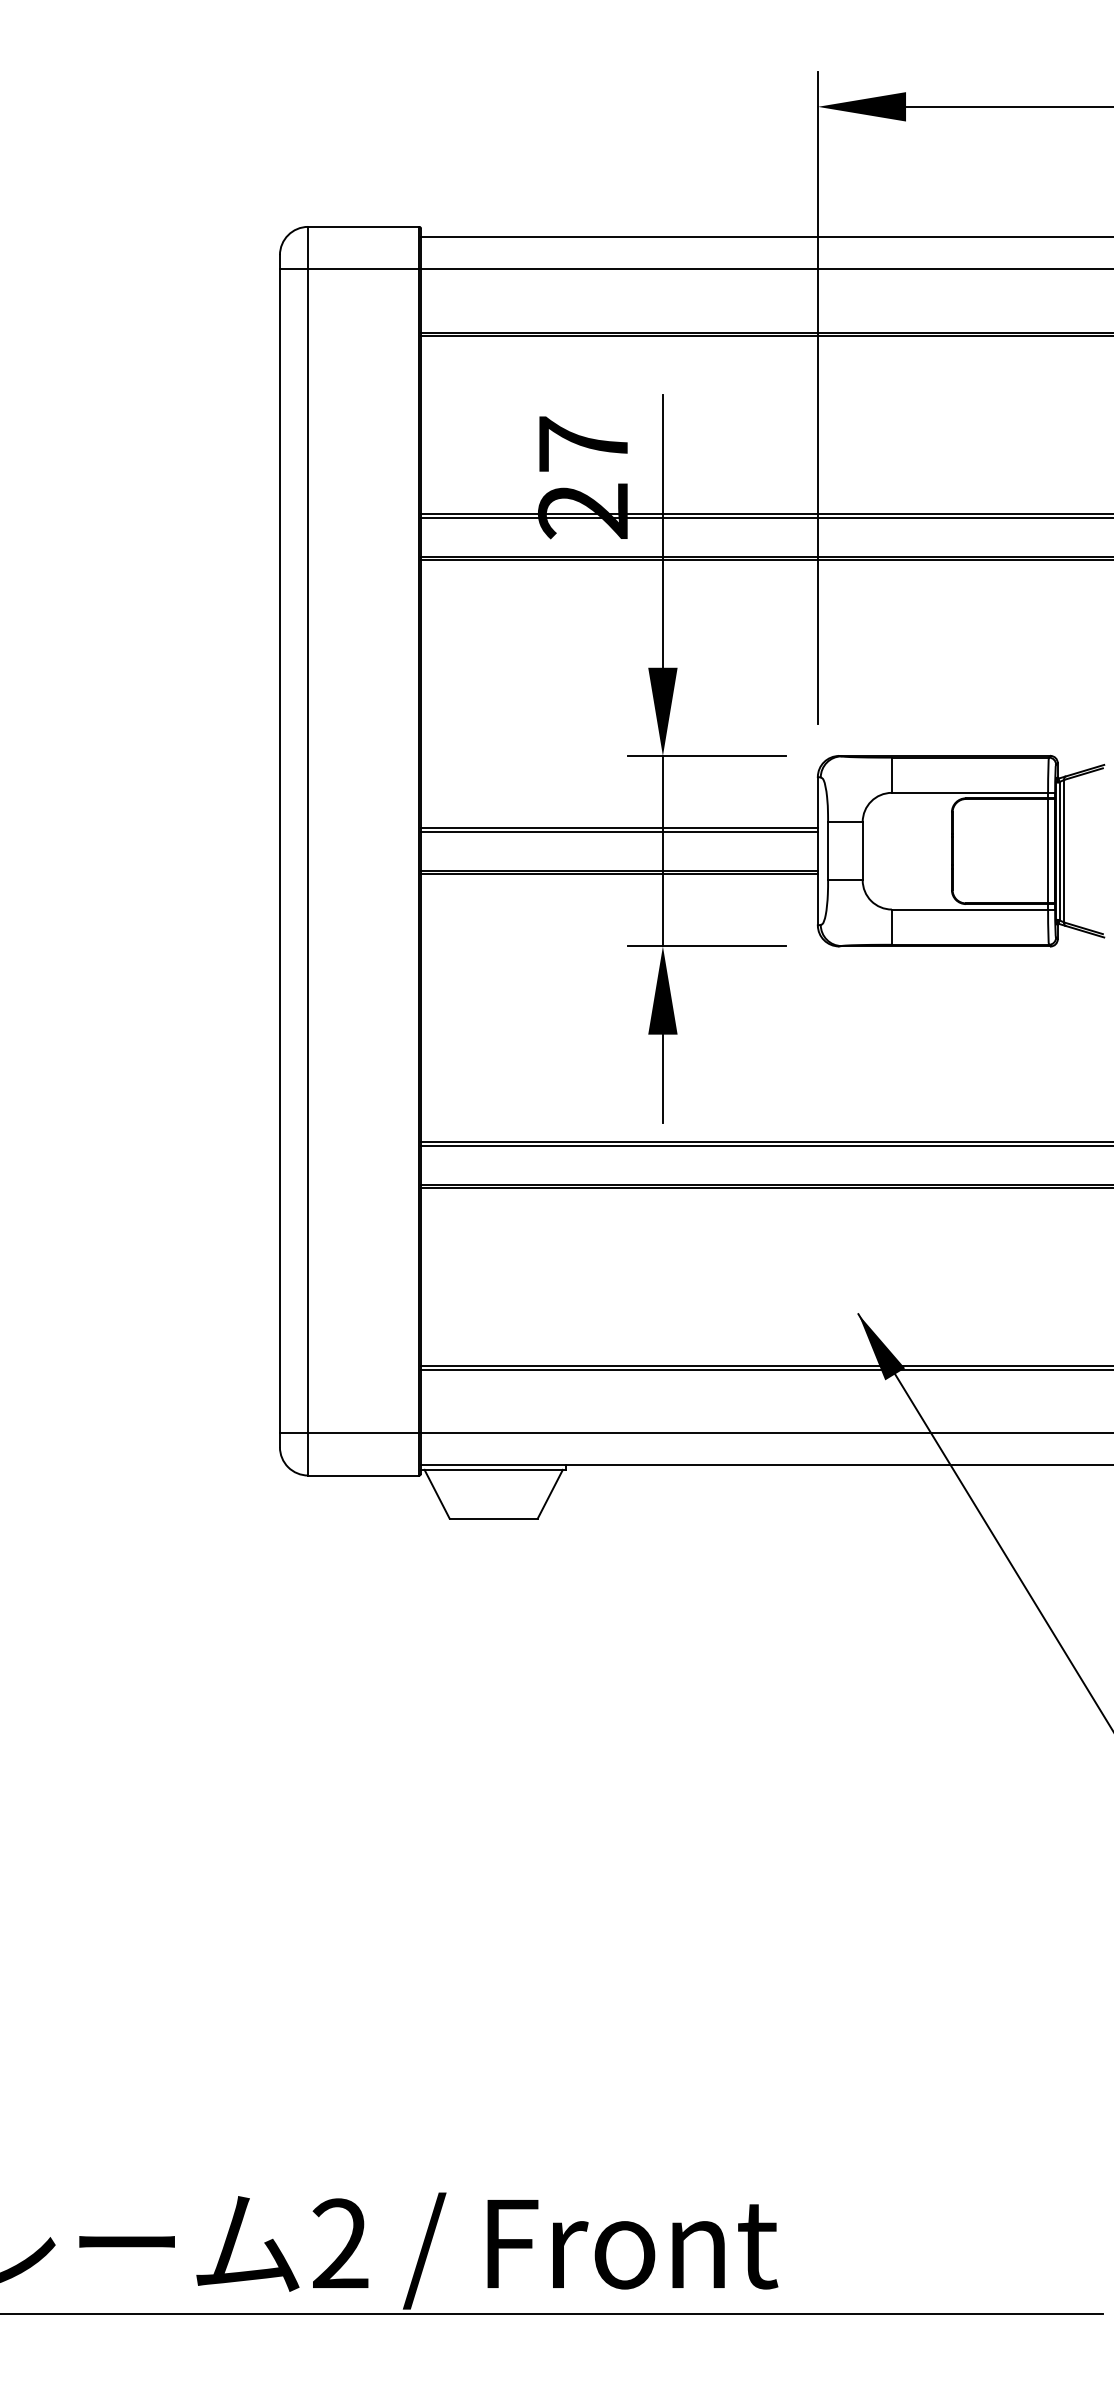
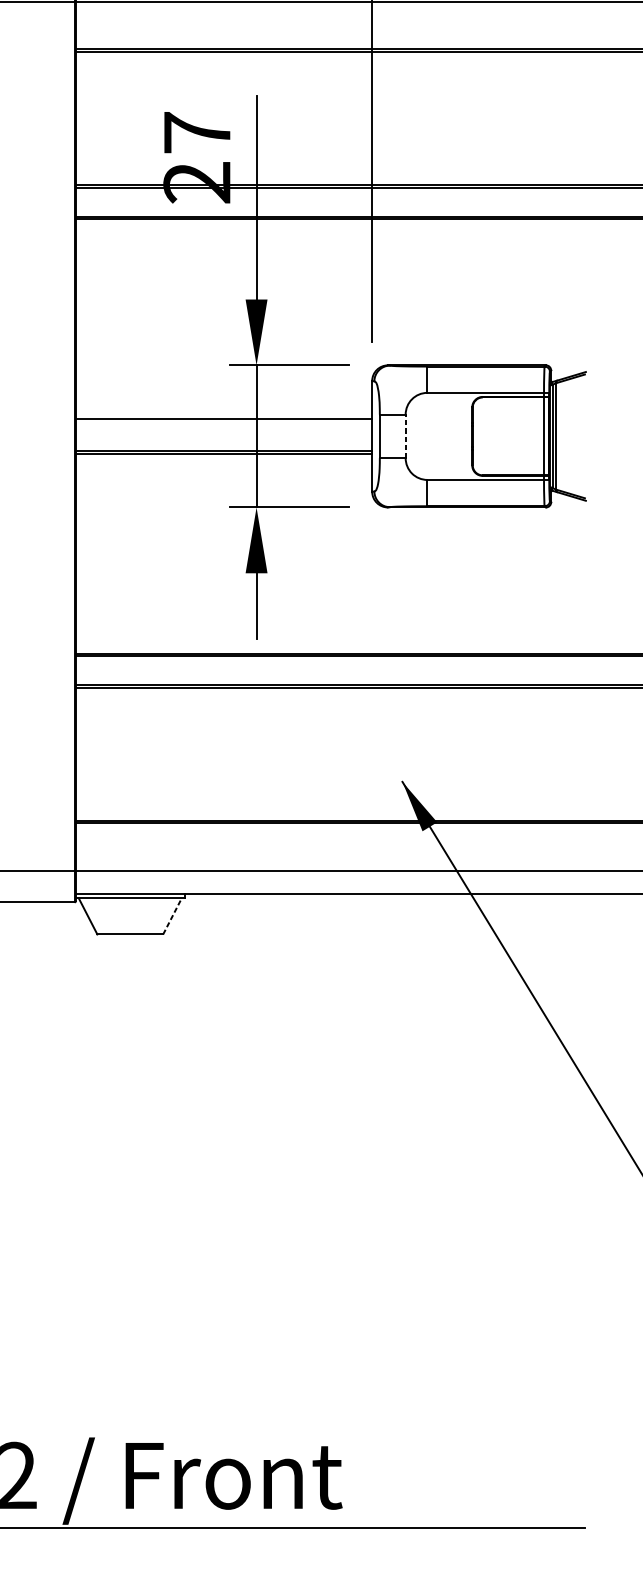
line: (619, 831) -> (224, 421), removed
line: (862, 850) -> (405, 435), solid -> dashed
line: (550, 1493) -> (172, 915), solid -> dashed

